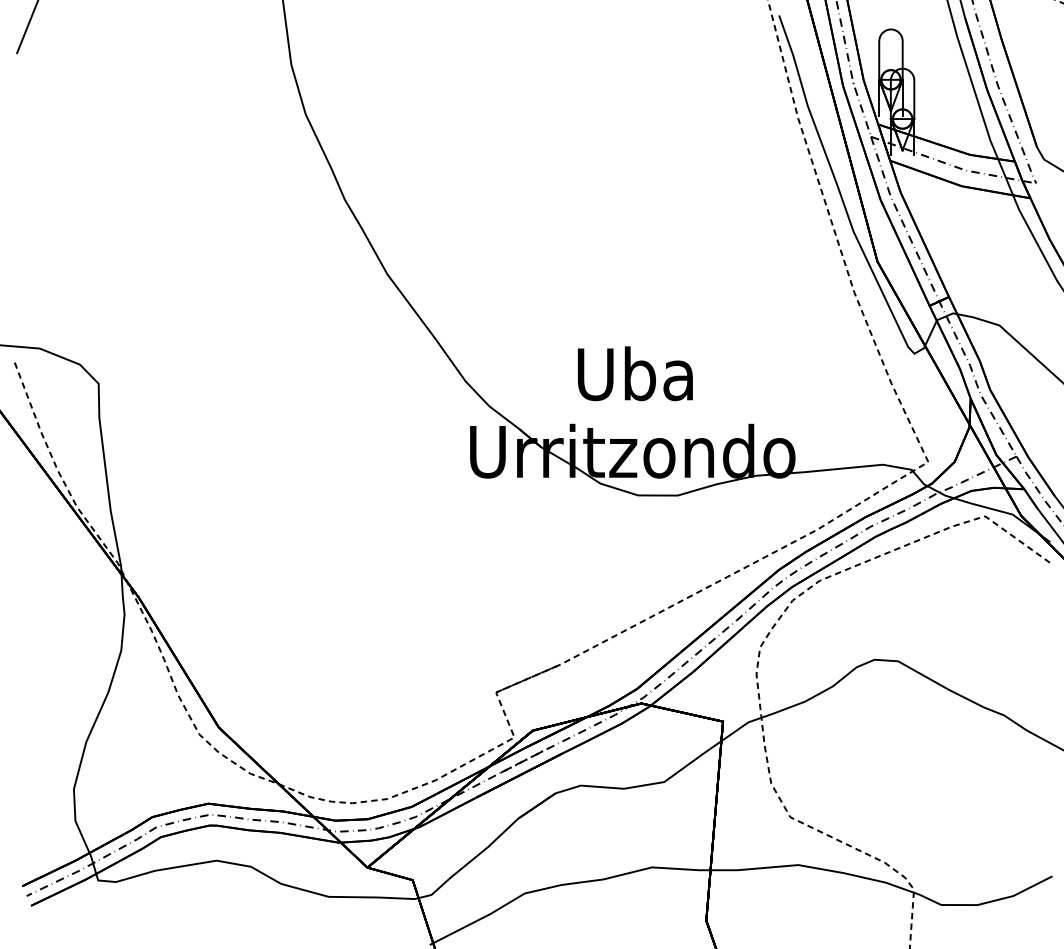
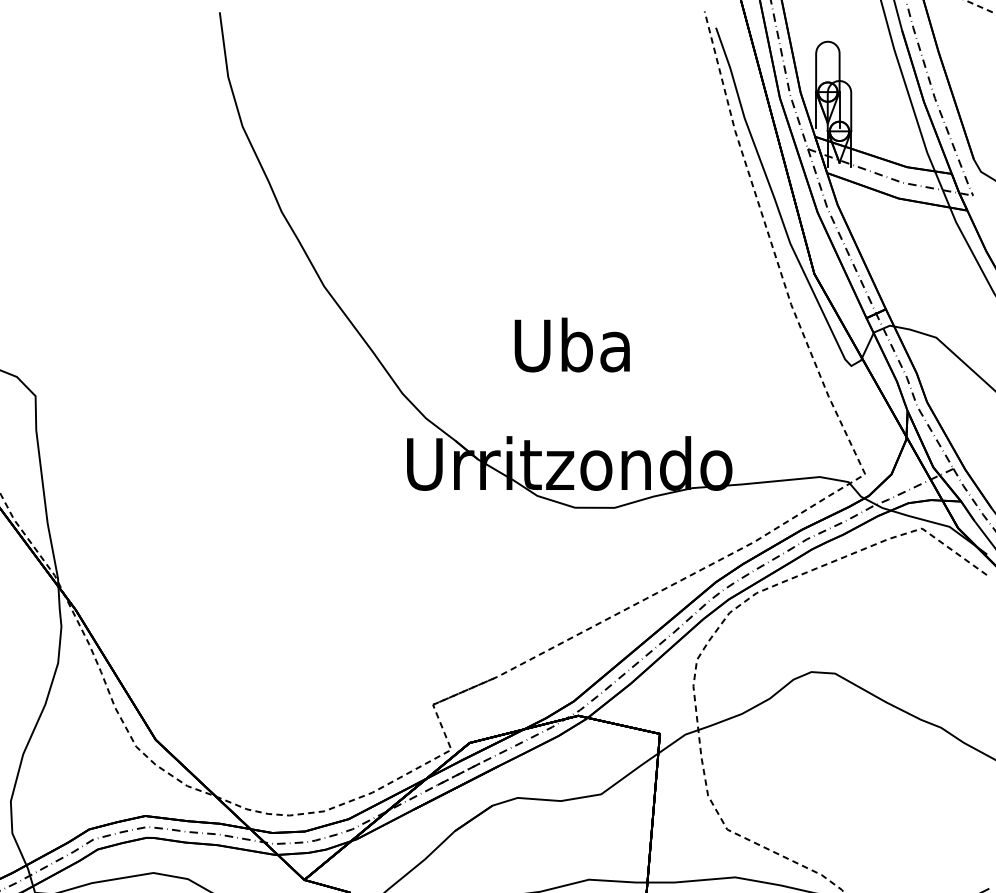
text: (635, 373) -> (572, 344), moved

